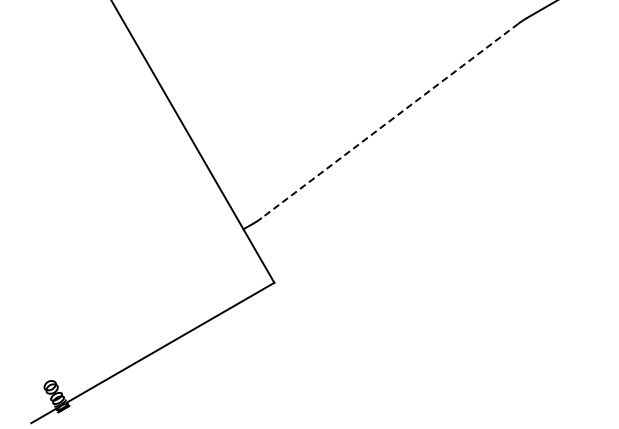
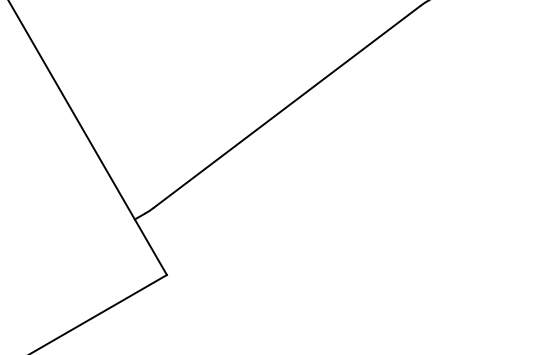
line: (390, 120) -> (287, 106), dashed -> solid

